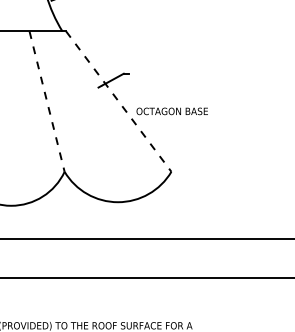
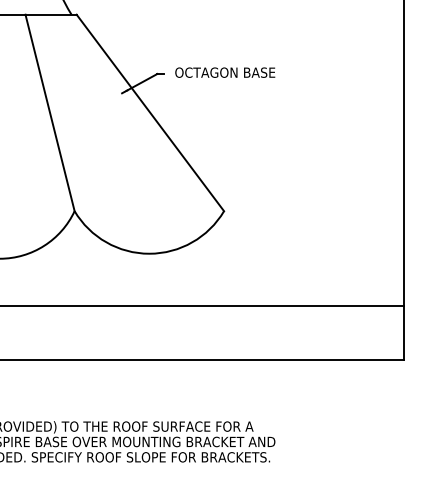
line: (47, 101) -> (50, 113), dashed -> solid
line: (118, 101) -> (150, 112), dashed -> solid
text: (172, 111) -> (225, 72), moved

